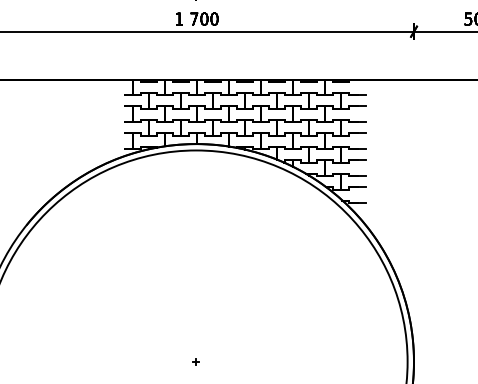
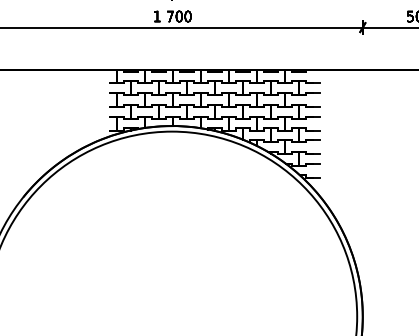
part: (195, 361) -> (171, 316), removed

